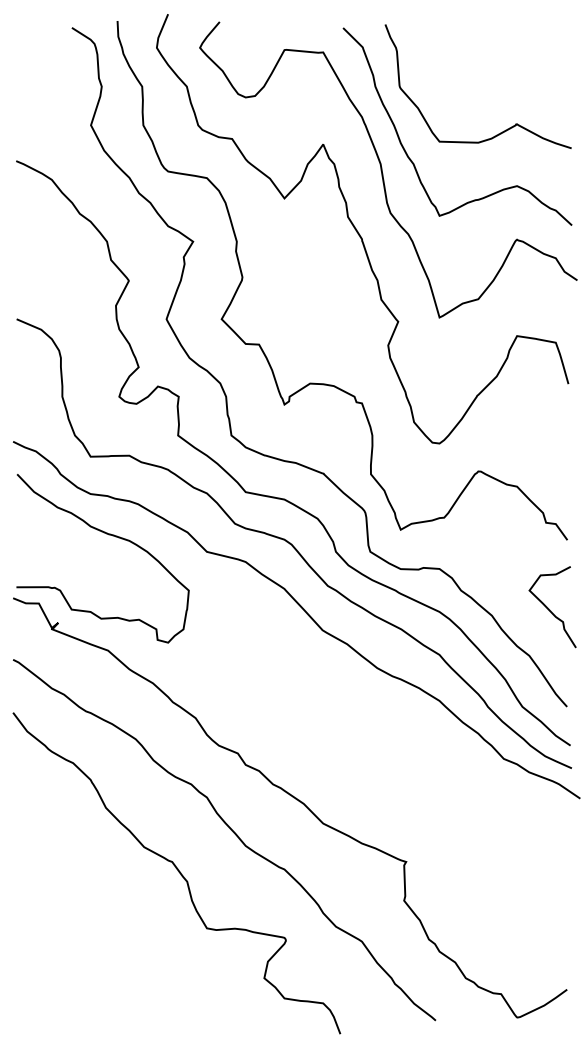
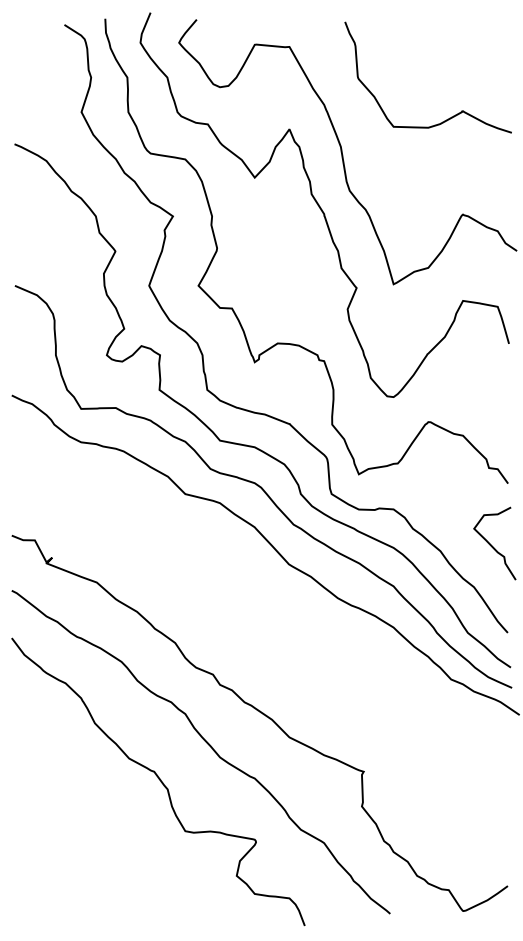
curve: (411, 159) -> (368, 142), removed
curve: (108, 535) -> (97, 479), removed

